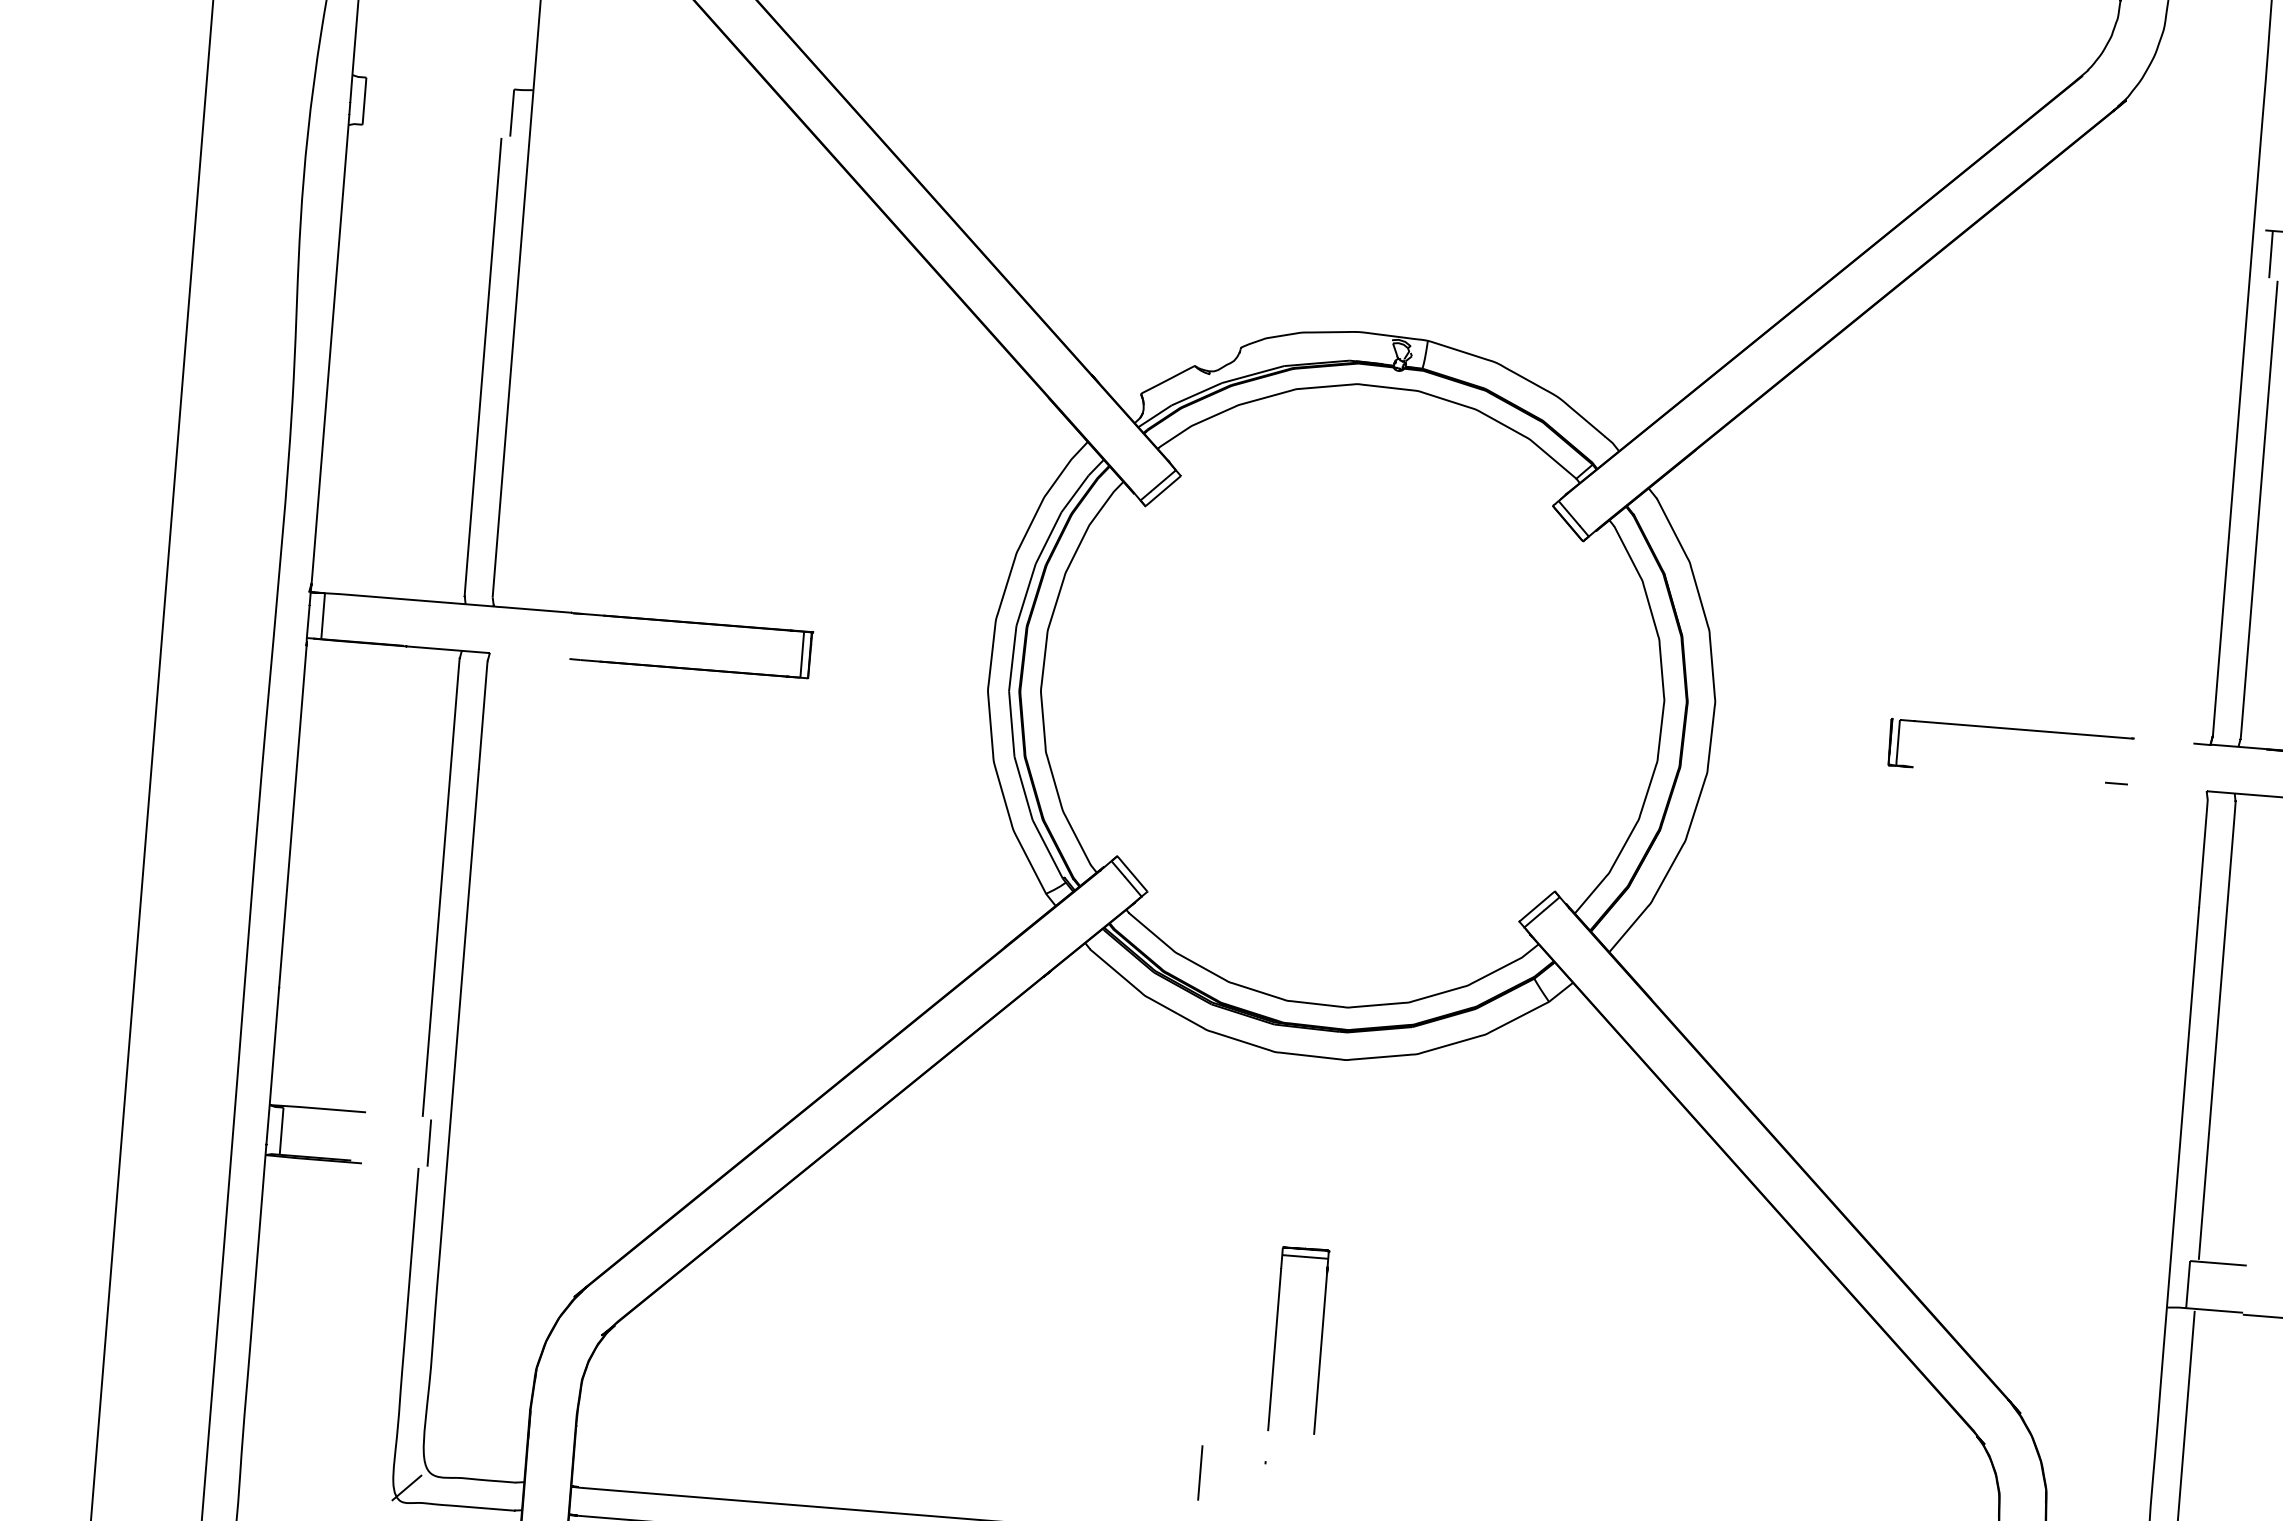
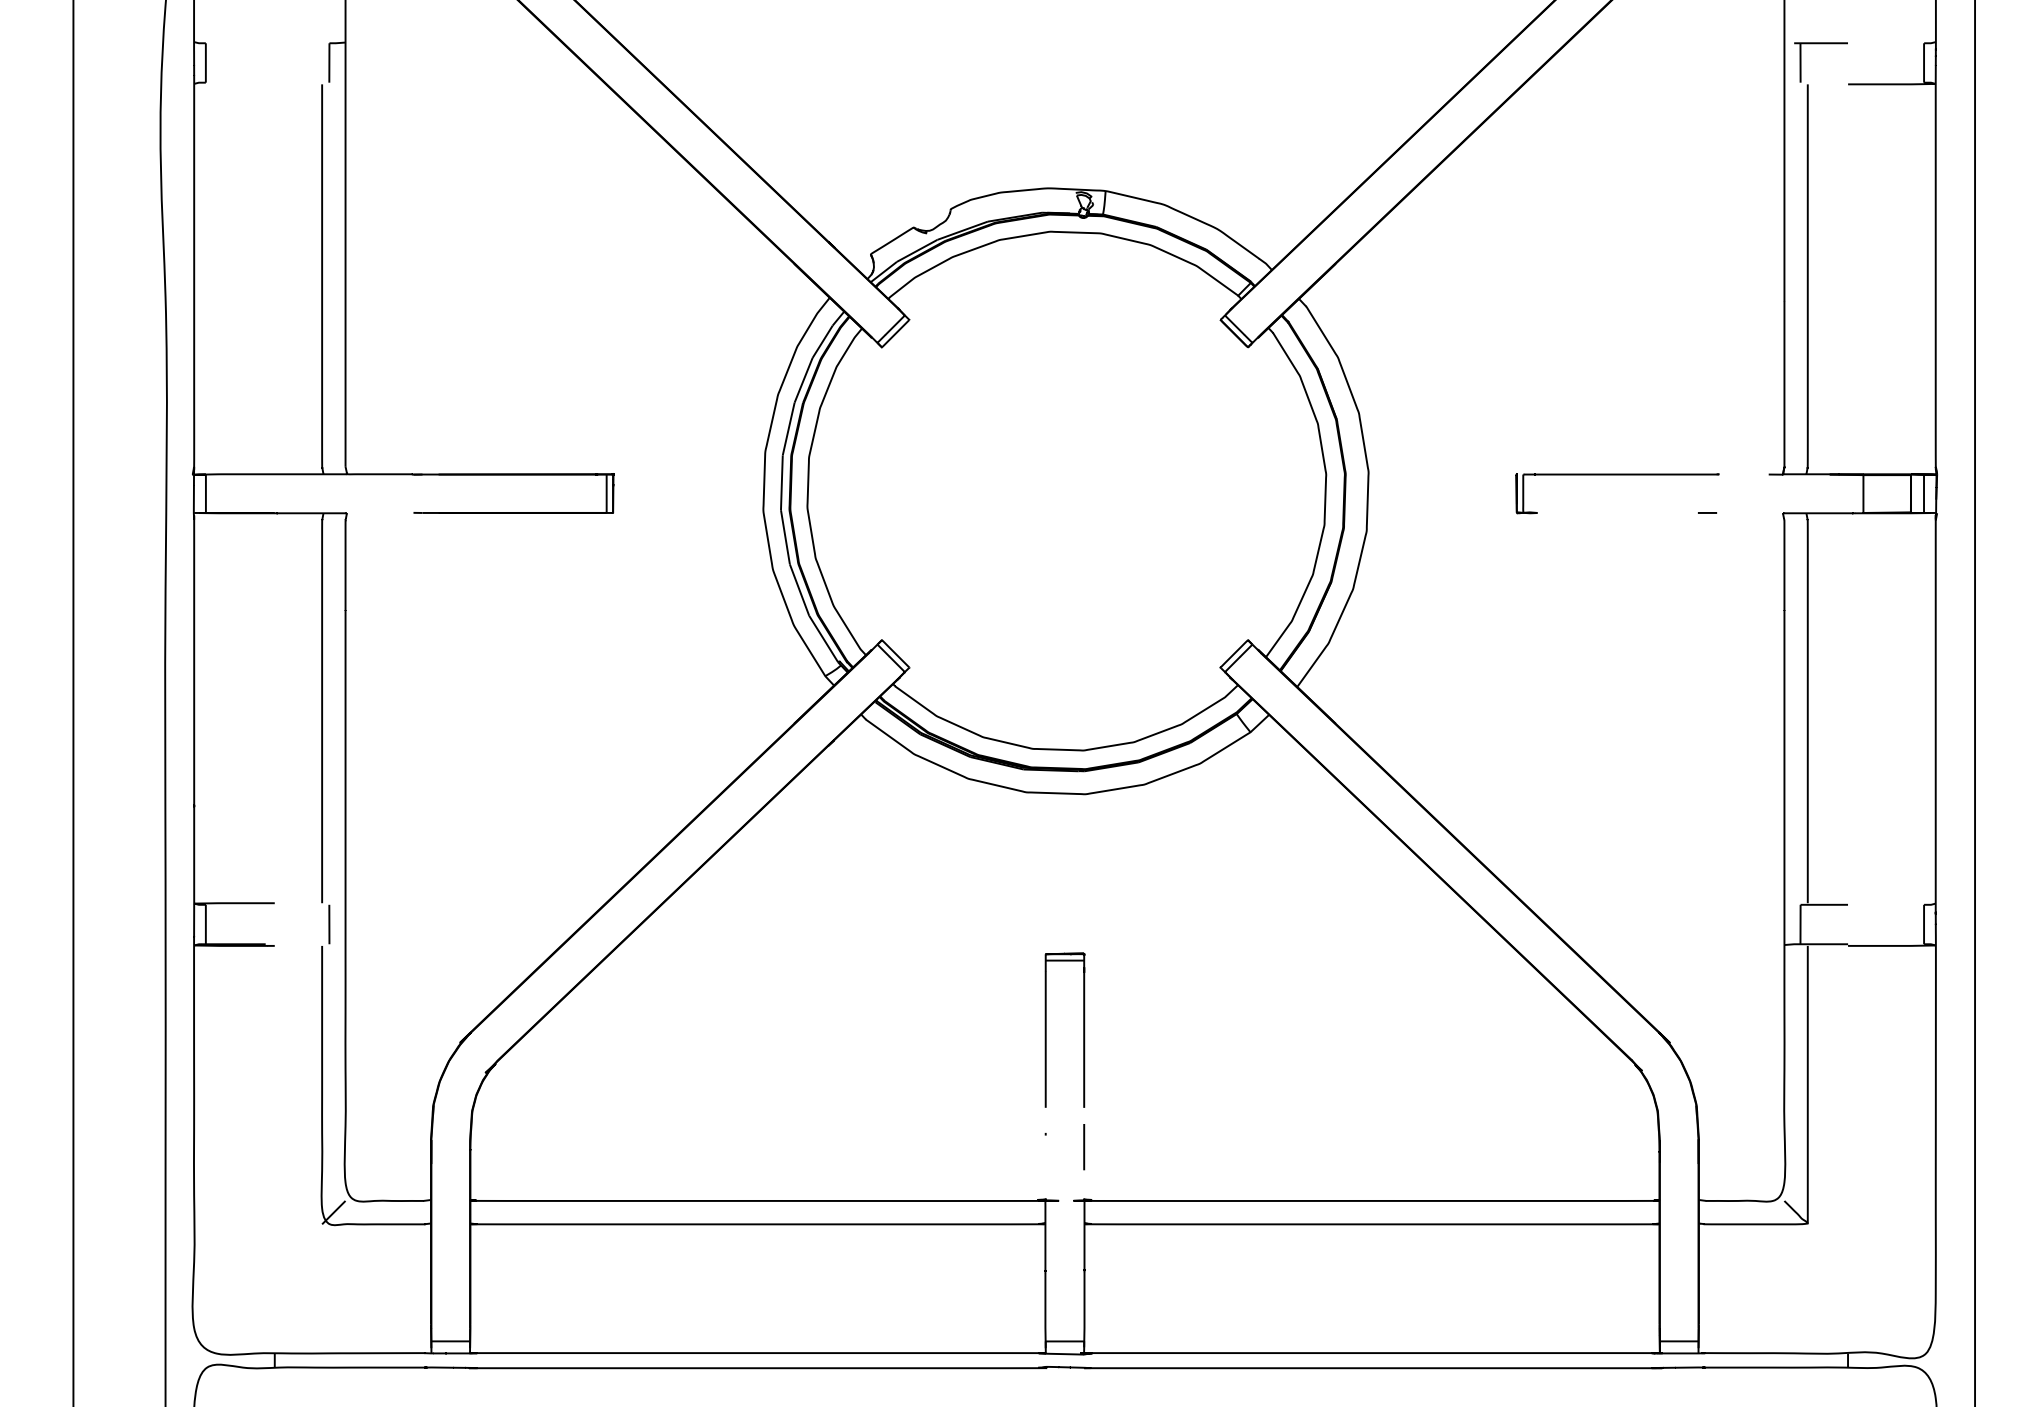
line: (1200, 1473) -> (1084, 1147), moved

